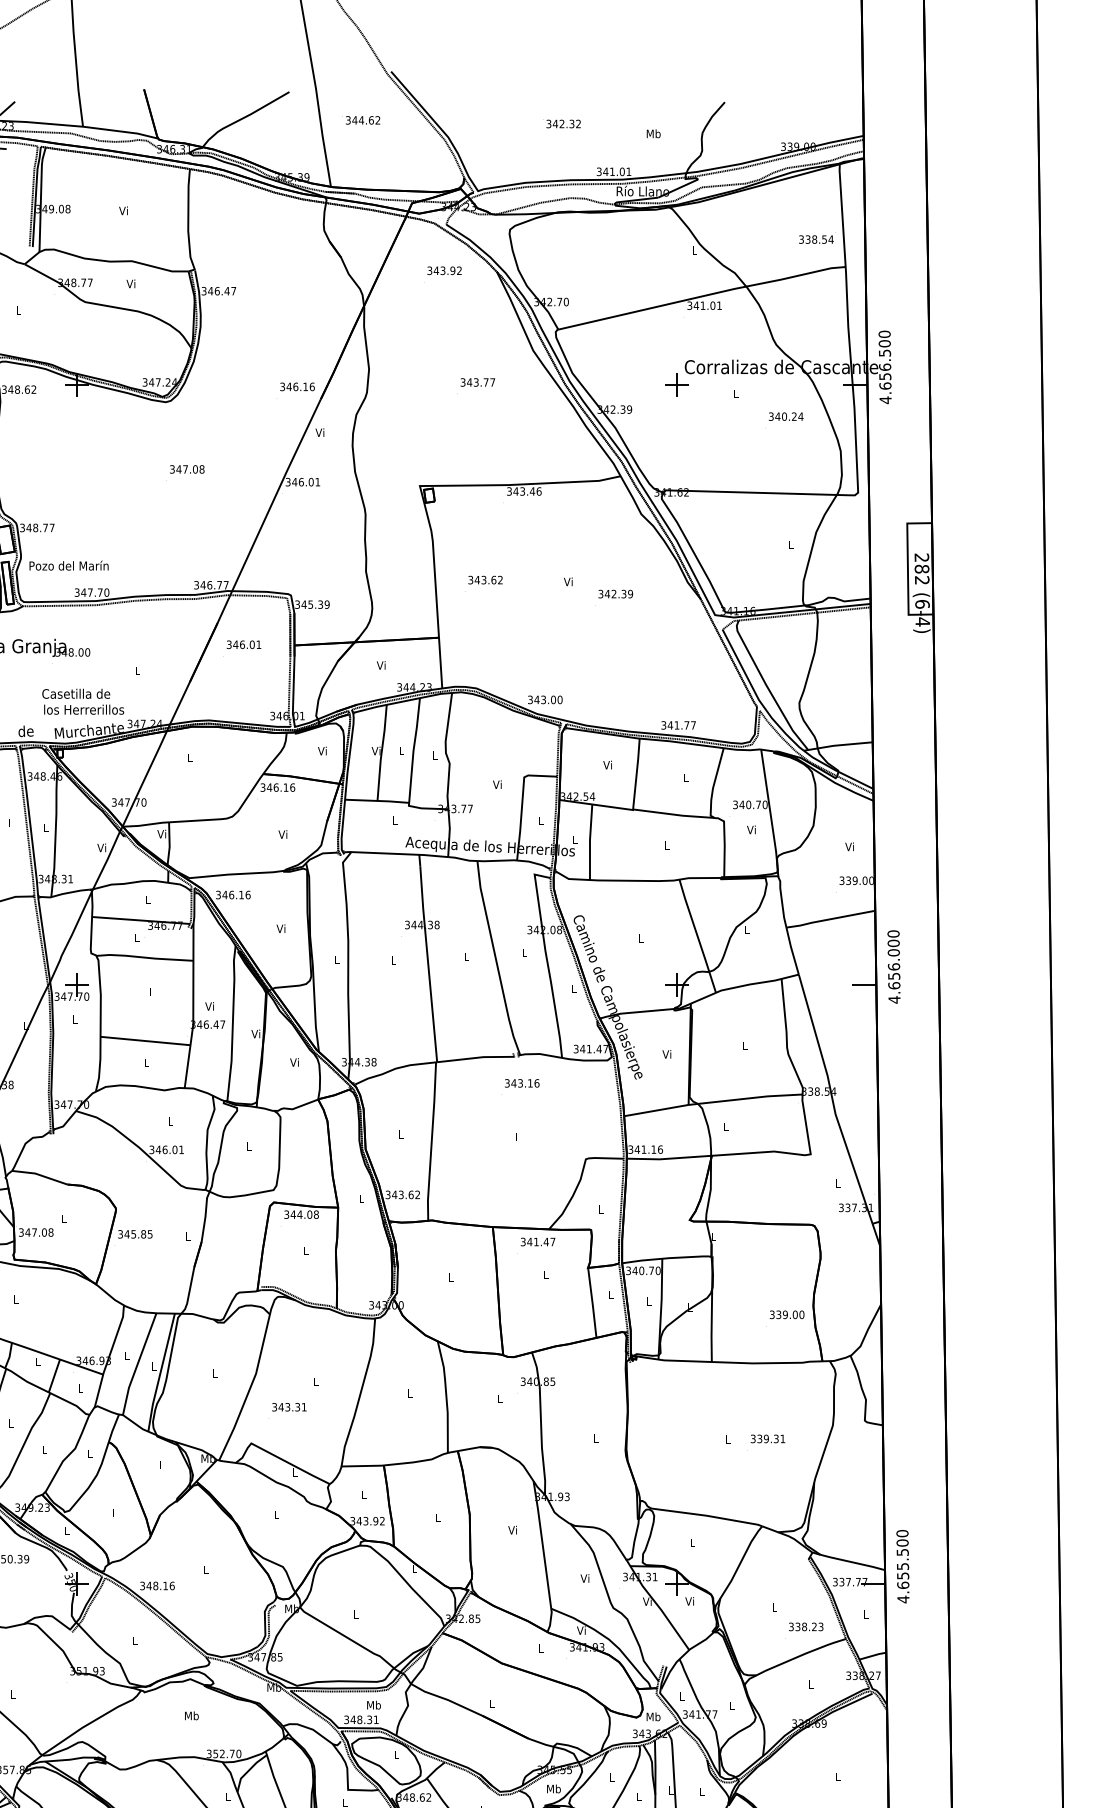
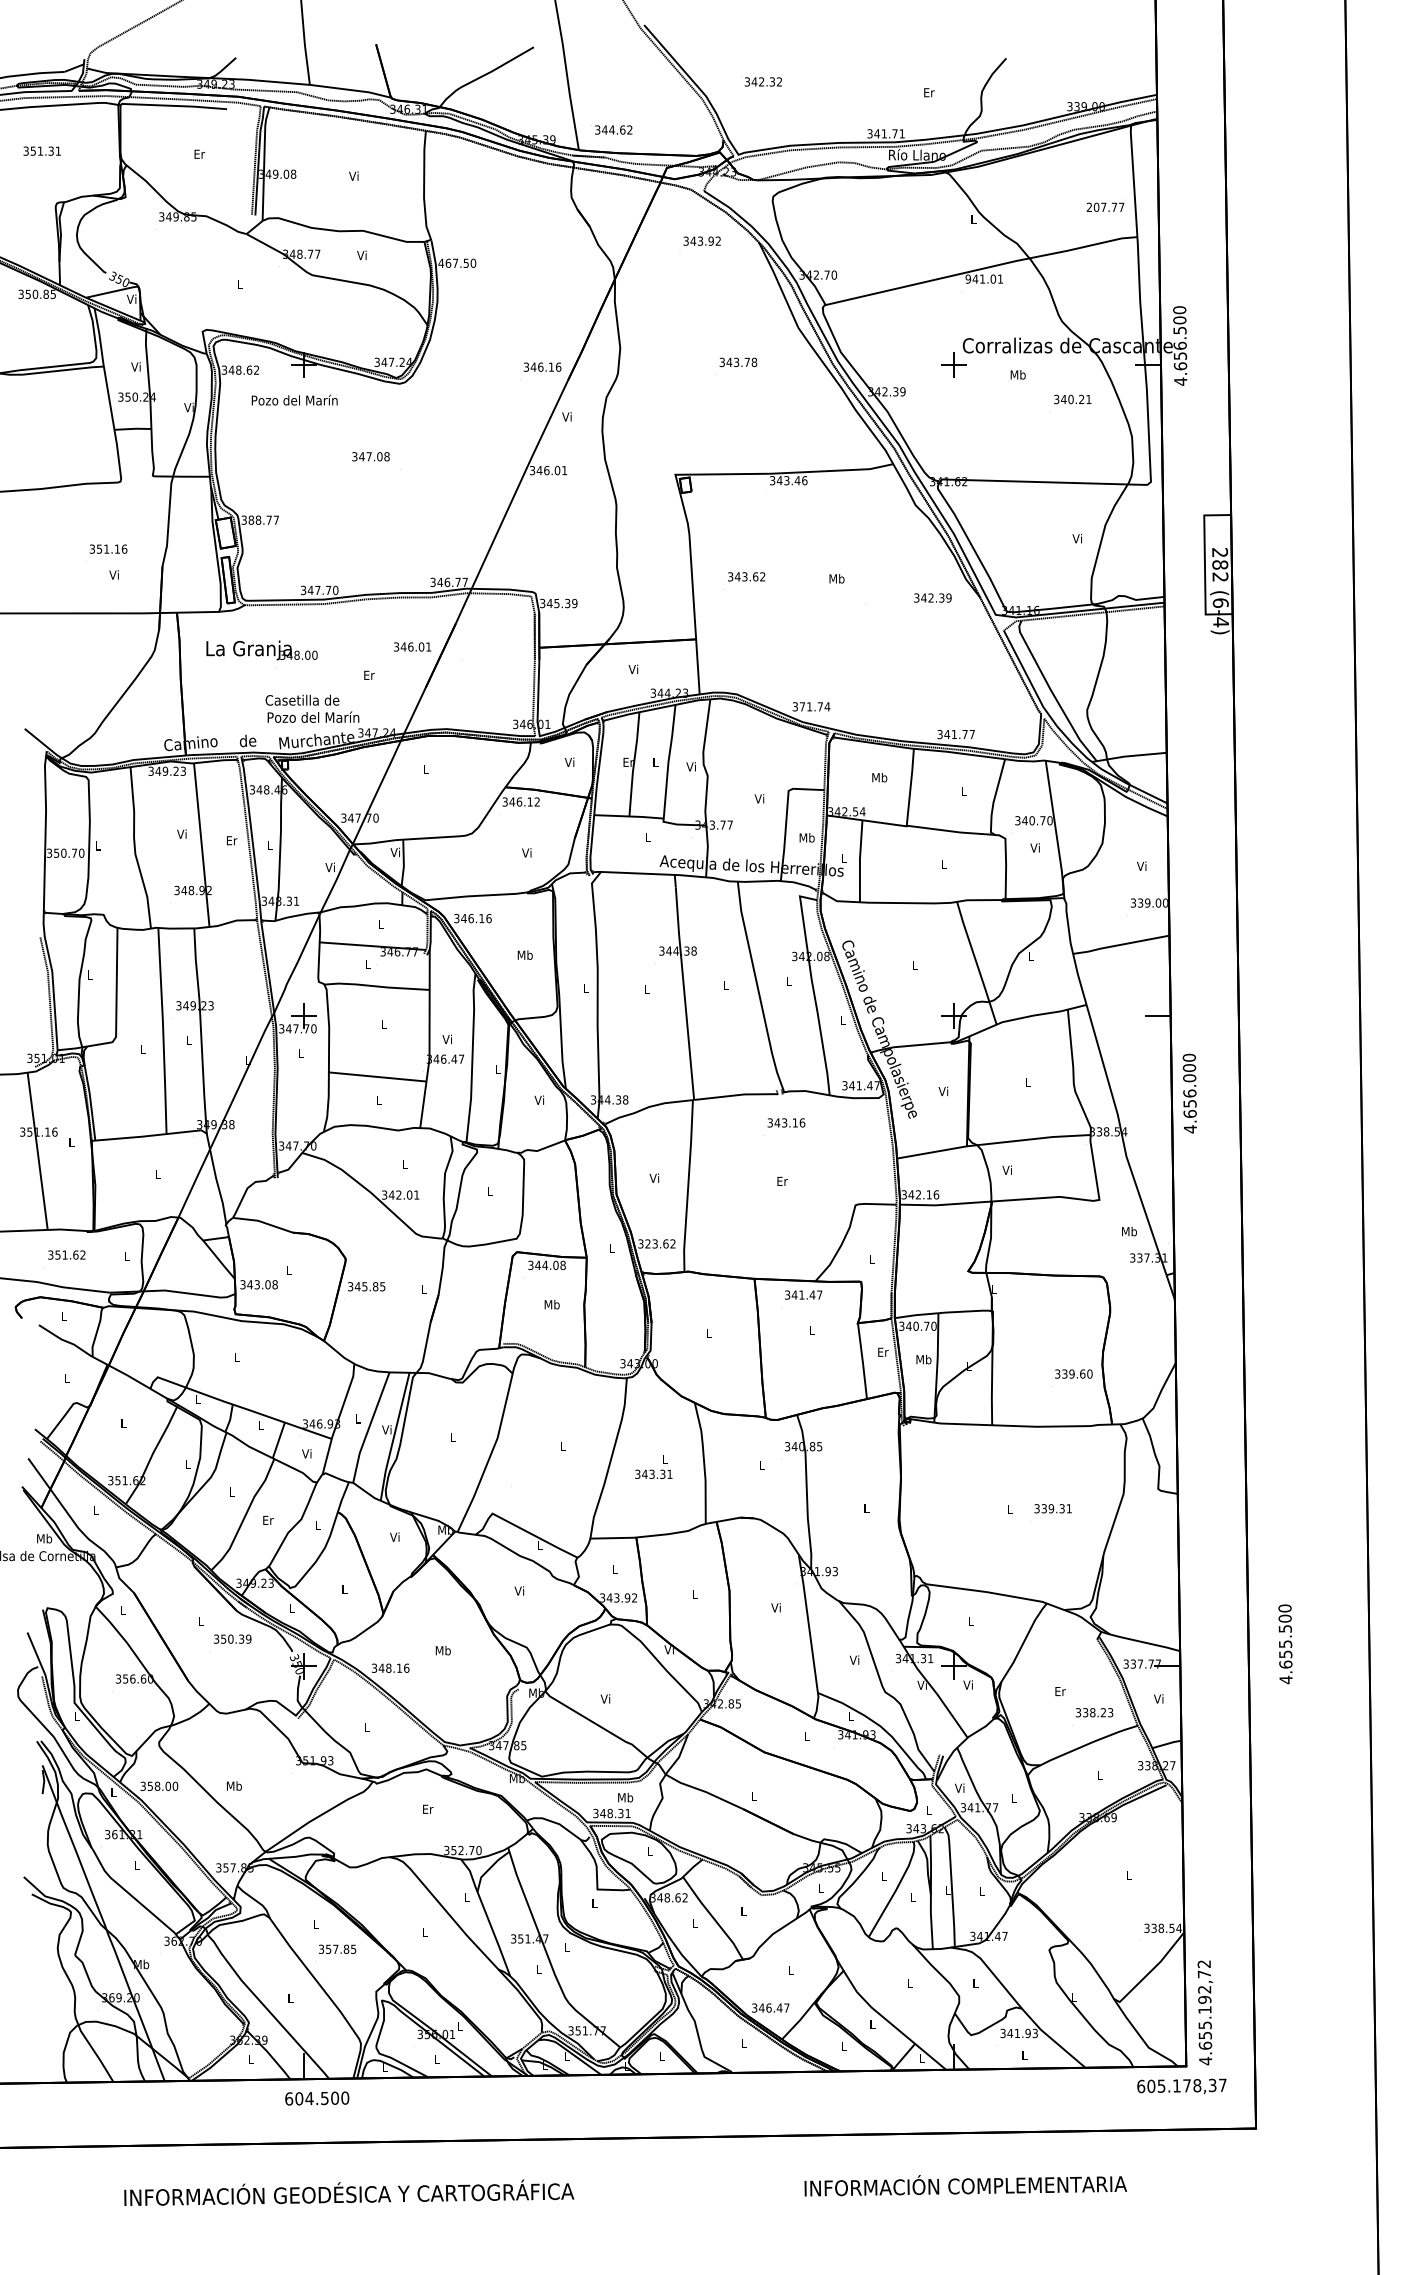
text: (361, 119) -> (611, 129), moved
text: (561, 123) -> (761, 81), moved
text: (653, 133) -> (928, 92), Mb -> Er
text: (621, 171) -> (894, 133), 341.01 -> 341.71
text: (816, 238) -> (1105, 206), 338.54 -> 207.77
text: (219, 290) -> (457, 262), 346.47 -> 467.50
text: (690, 305) -> (968, 278), 341.01 -> 941.01
text: (492, 382) -> (754, 362), 343.77 -> 343.78
text: (735, 393) -> (1017, 374), L -> Mb
text: (800, 416) -> (1088, 399), 340.24 -> 340.21
text: (186, 469) -> (370, 456), moved
text: (28, 527) -> (250, 519), 348.77 -> 388.77
text: (789, 544) -> (1076, 538), L -> Vi
text: (68, 565) -> (294, 399), moved
text: (568, 581) -> (836, 578), Vi -> Mb
text: (615, 593) -> (932, 597), moved
text: (243, 644) -> (412, 646), moved
text: (137, 670) -> (369, 674), L -> Er
text: (548, 699) -> (814, 706), 343.00 -> 371.74
text: (86, 708) -> (313, 716), los Herrerillos -> Pozo del Marín
text: (376, 750) -> (628, 761), Vi -> Er
text: (433, 754) -> (690, 766), L -> Vi
text: (607, 765) -> (879, 777), Vi -> Mb
text: (292, 787) -> (537, 801), 346.16 -> 346.12
text: (540, 820) -> (806, 837), L -> Mb
text: (11, 823) -> (232, 840), L -> Er
text: (280, 928) -> (524, 954), Vi -> Mb
text: (893, 966) -> (1189, 1093), moved
text: (255, 1033) -> (497, 1068), Vi -> L
text: (725, 1126) -> (1006, 1169), L -> Vi
text: (400, 1133) -> (654, 1177), L -> Vi
text: (518, 1136) -> (782, 1180), L -> Er
text: (164, 1149) -> (398, 1194), 346.01 -> 342.01
text: (643, 1149) -> (917, 1194), 341.16 -> 342.16
text: (838, 1183) -> (1129, 1231), L -> Mb
text: (394, 1194) -> (647, 1243), 343.62 -> 323.62
text: (33, 1232) -> (256, 1284), 347.08 -> 343.08
text: (305, 1250) -> (551, 1304), L -> Mb
text: (611, 1294) -> (883, 1351), L -> Er
text: (648, 1301) -> (923, 1359), L -> Mb
text: (795, 1314) -> (1082, 1373), 339.00 -> 339.60
text: (153, 1365) -> (386, 1429), L -> Vi
text: (79, 1388) -> (306, 1453), L -> Vi
text: (289, 1406) -> (653, 1473), moved
text: (44, 1448) -> (268, 1519), L -> Er
text: (161, 1464) -> (394, 1536), L -> Vi
text: (276, 1514) -> (519, 1590), L -> Vi
text: (902, 1566) -> (1285, 1644), moved
text: (413, 1568) -> (668, 1649), L -> Vi
text: (205, 1569) -> (442, 1650), L -> Mb
text: (774, 1607) -> (1060, 1691), L -> Er
text: (355, 1613) -> (605, 1698), L -> Vi
text: (865, 1613) -> (1158, 1698), L -> Vi
text: (581, 1630) -> (850, 1716), Vi -> L
text: (13, 1694) -> (234, 1785), L -> Mb
text: (681, 1695) -> (959, 1787), L -> Vi
text: (191, 1715) -> (427, 1808), Mb -> Er
text: (653, 1716) -> (928, 1809), Mb -> L
text: (553, 1788) -> (820, 1888), Mb -> L

